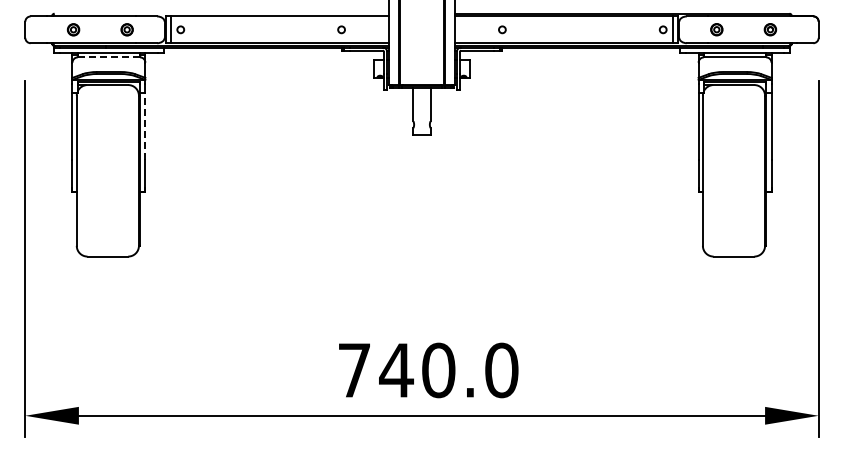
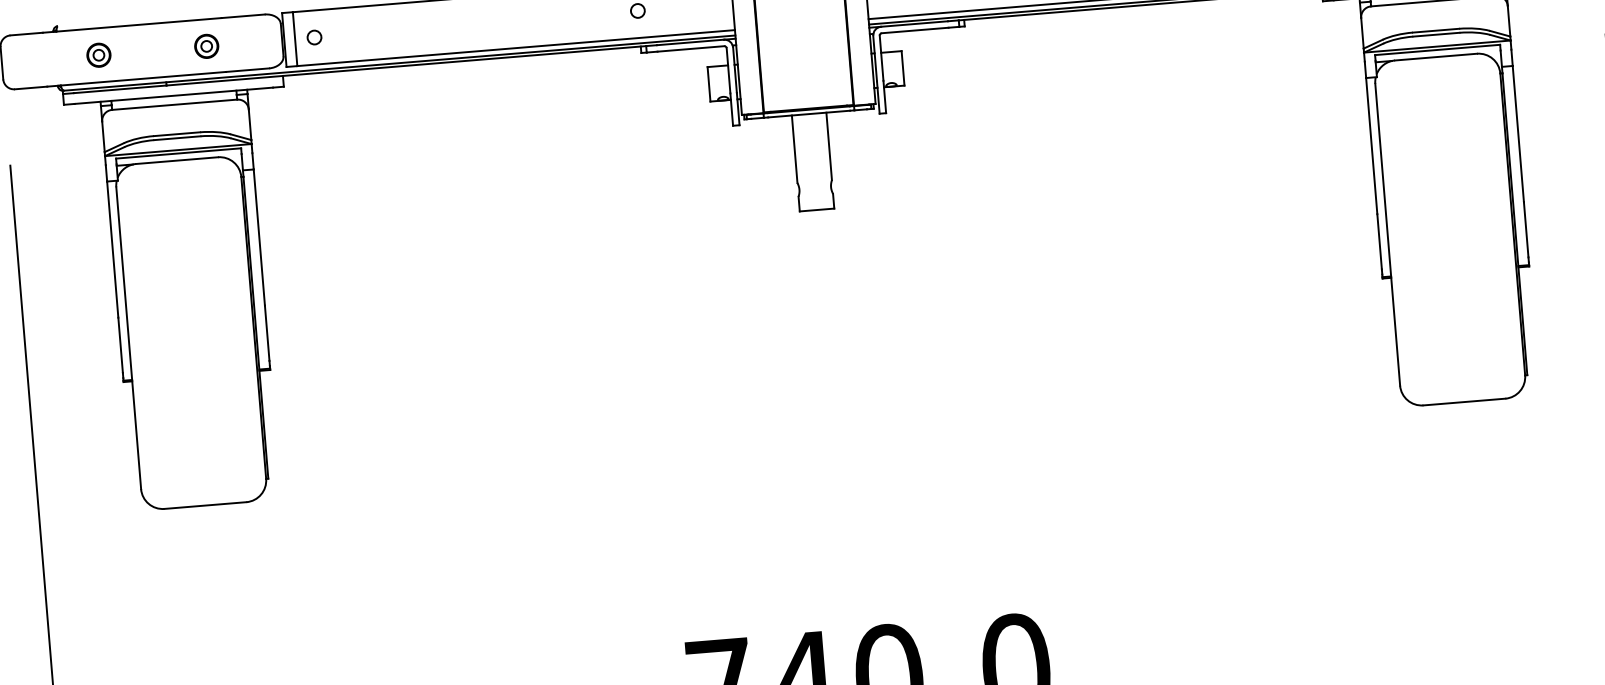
line: (109, 57) -> (175, 104), dashed -> solid
line: (145, 126) -> (259, 237), dashed -> solid

